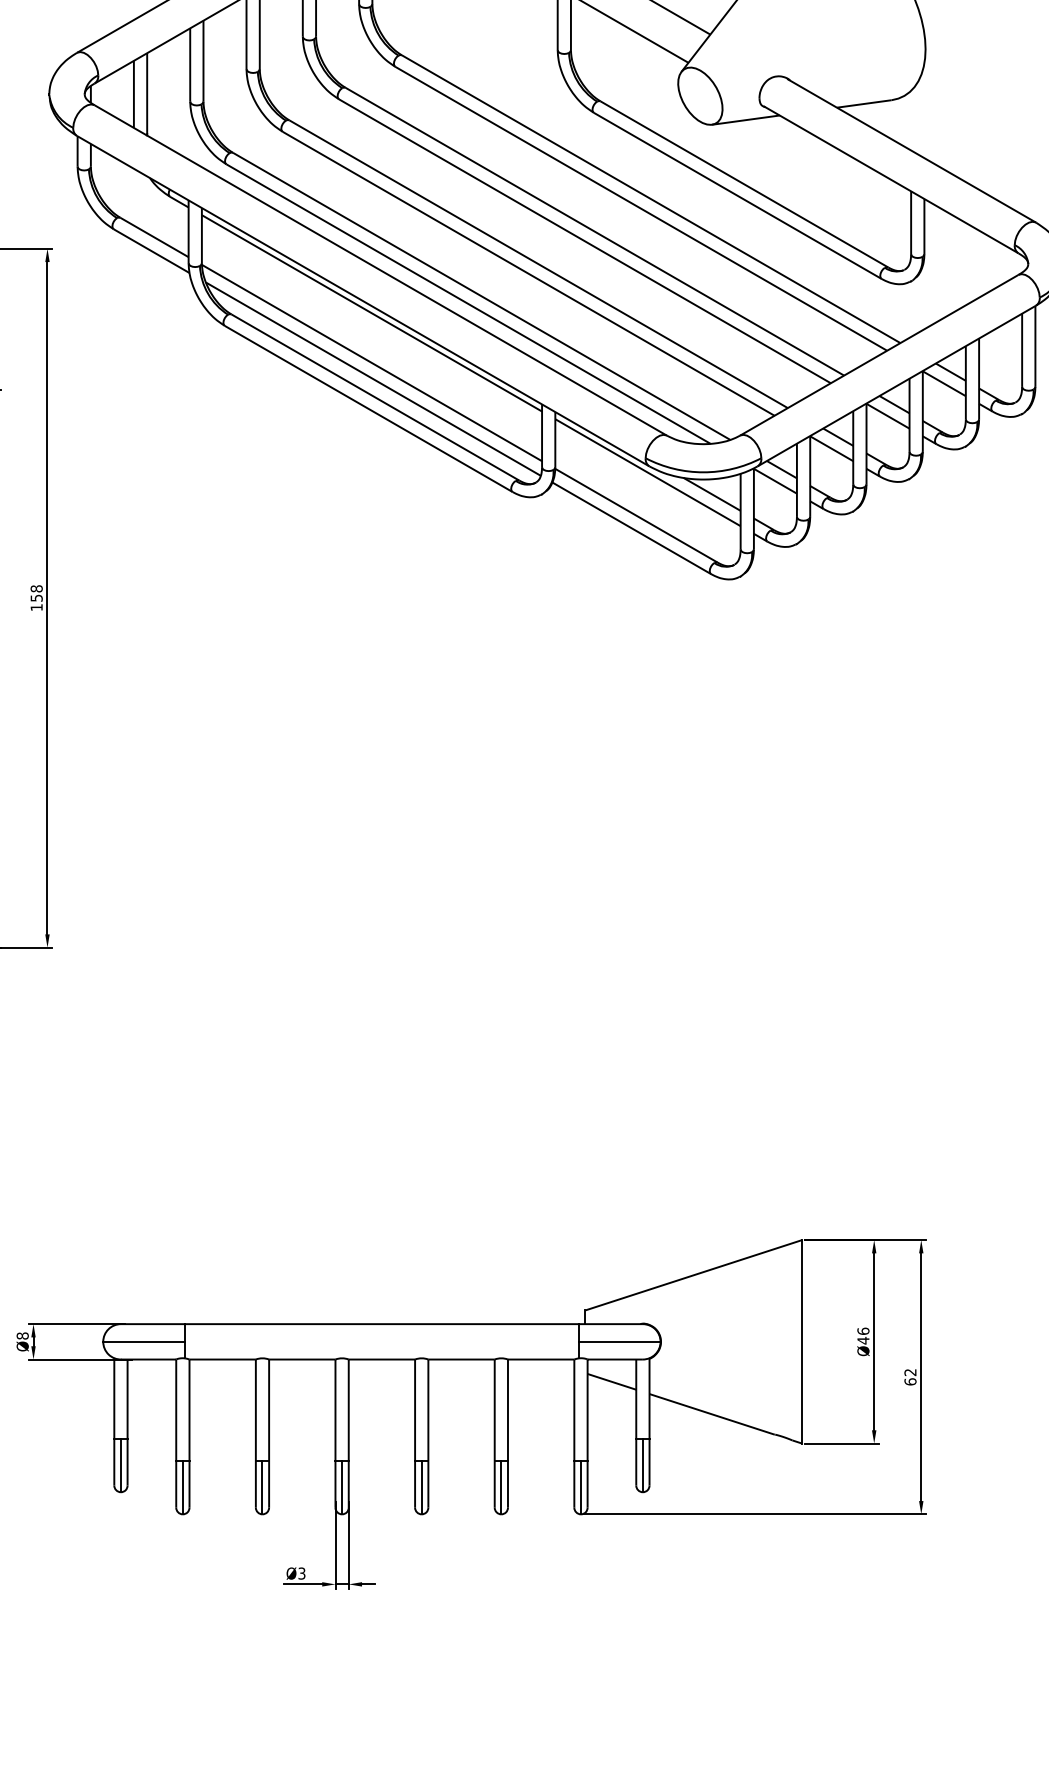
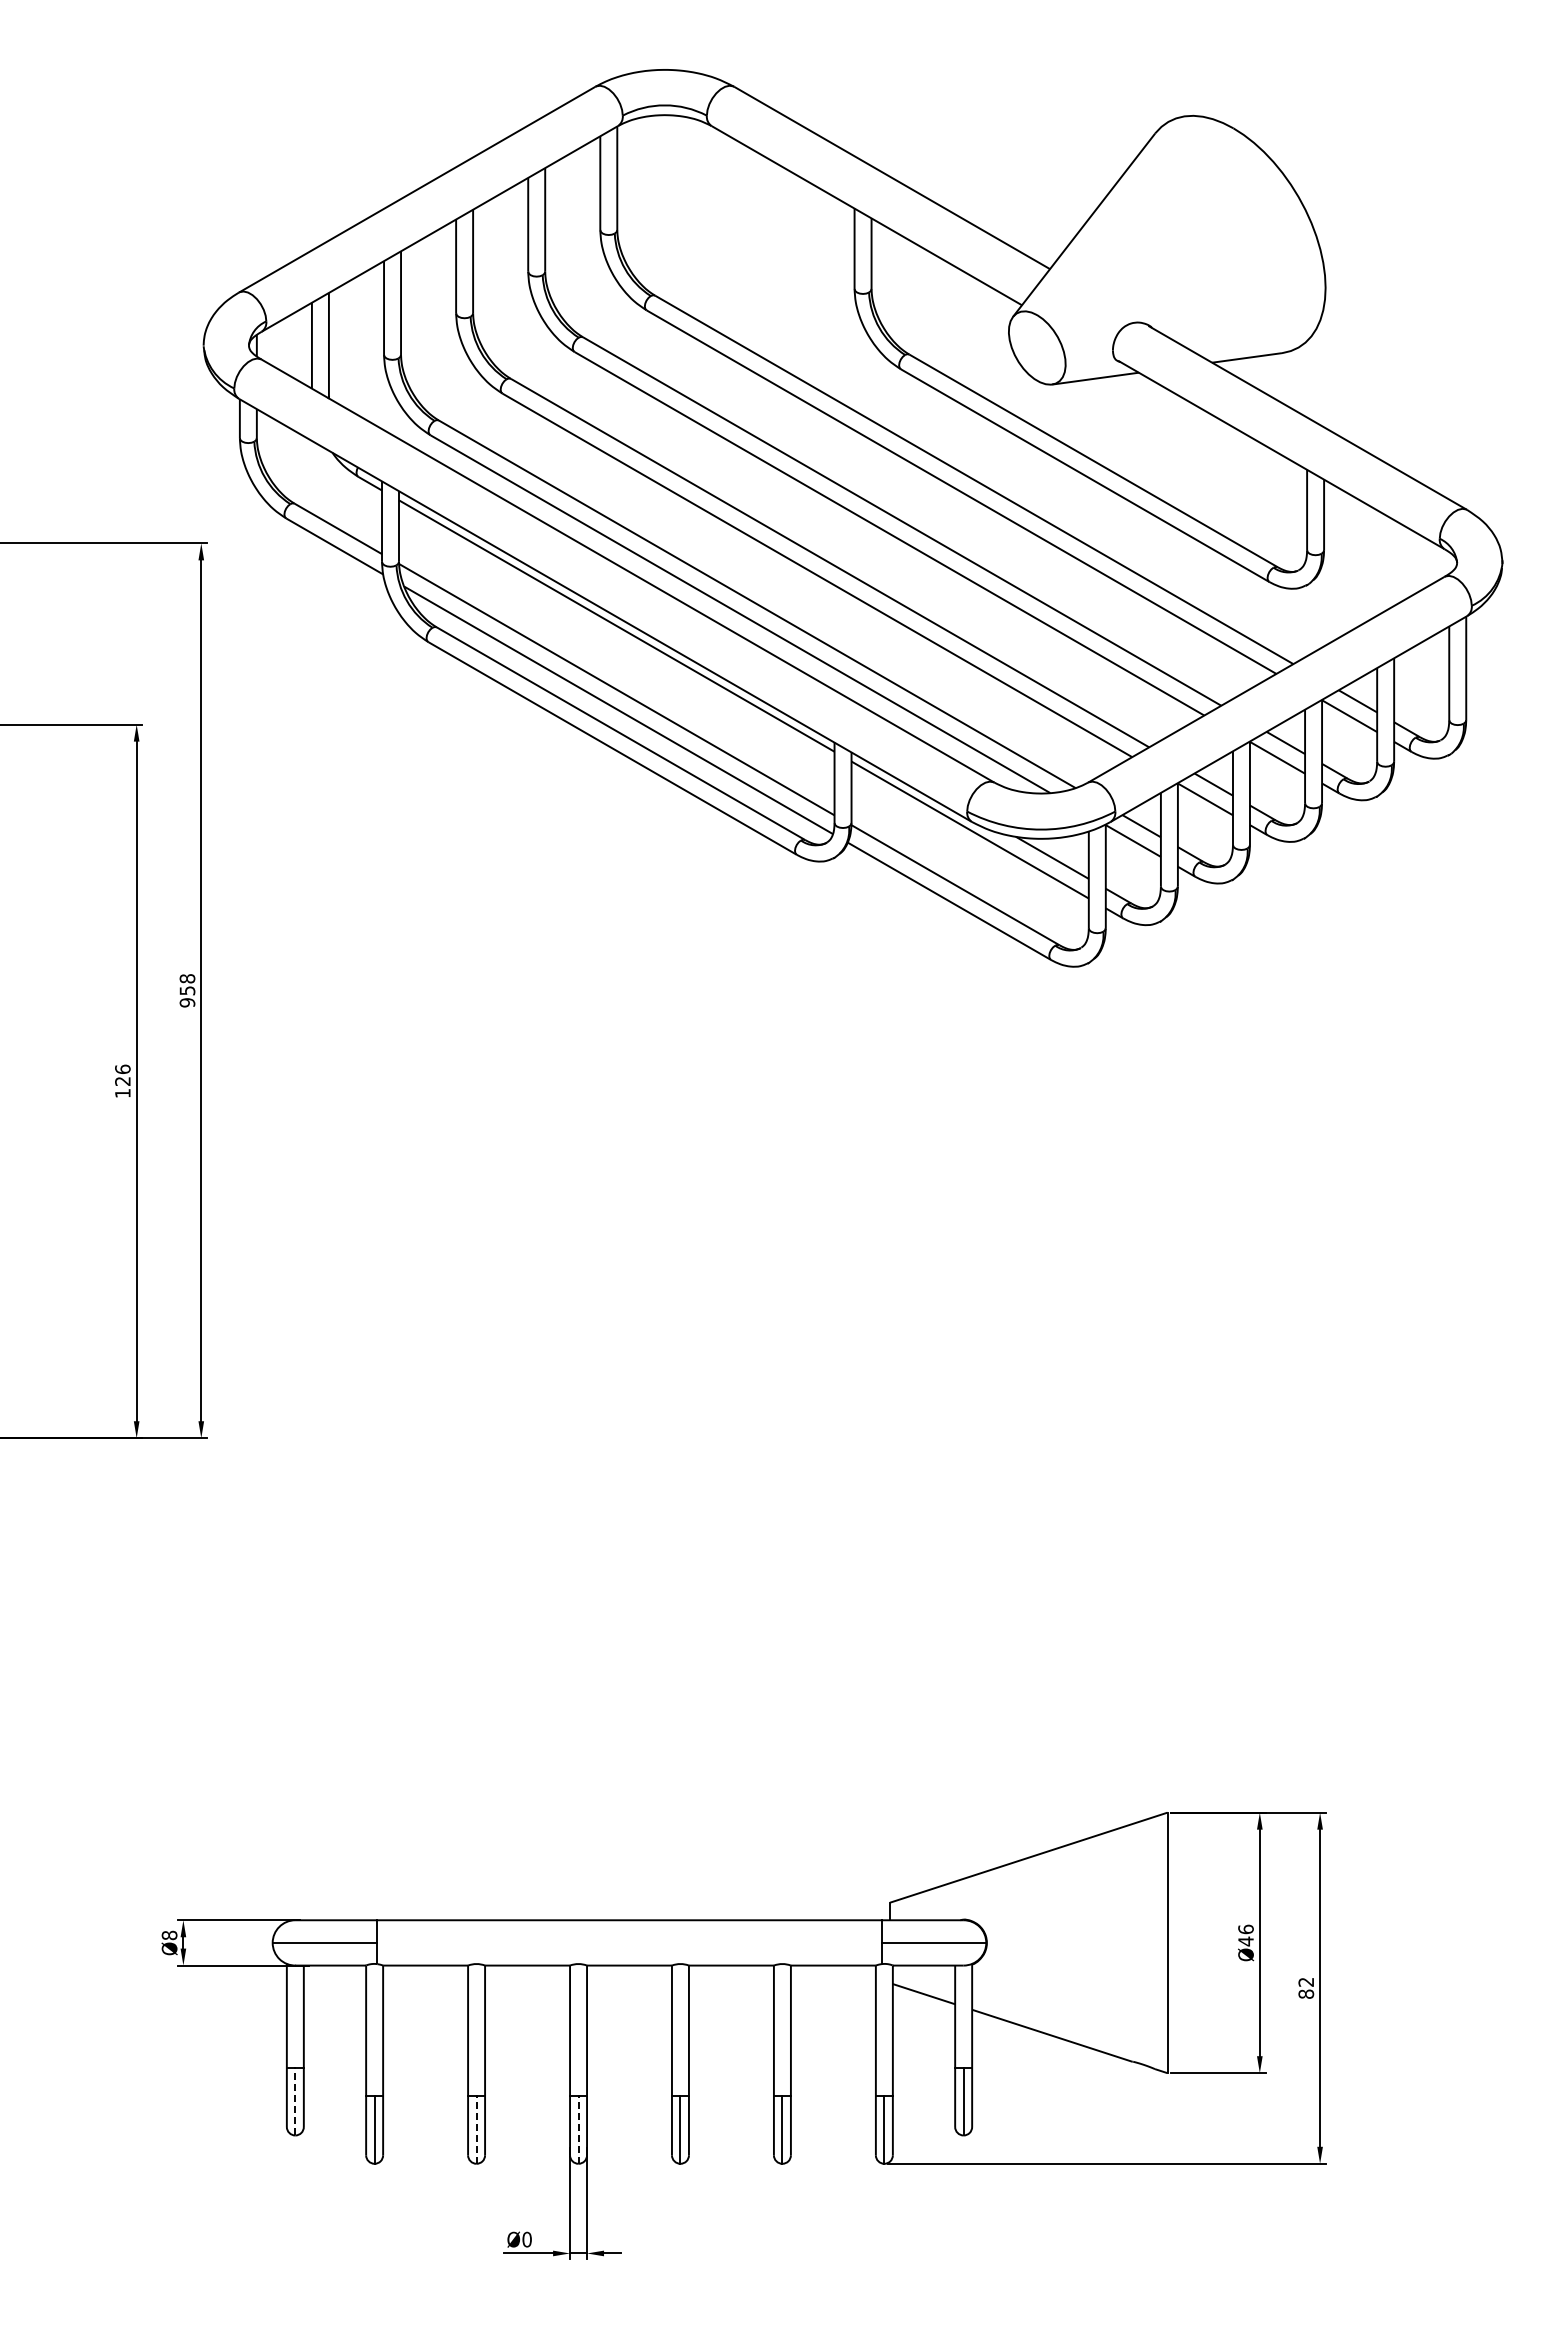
text: (36, 607) -> (187, 1002), 158 -> 958
text: (909, 1381) -> (1305, 1993), 62 -> 82
line: (121, 1465) -> (295, 2101), solid -> dashed
line: (262, 1487) -> (476, 2129), solid -> dashed
line: (342, 1487) -> (578, 2129), solid -> dashed
text: (301, 1573) -> (526, 2239), Ø3 -> Ø0

